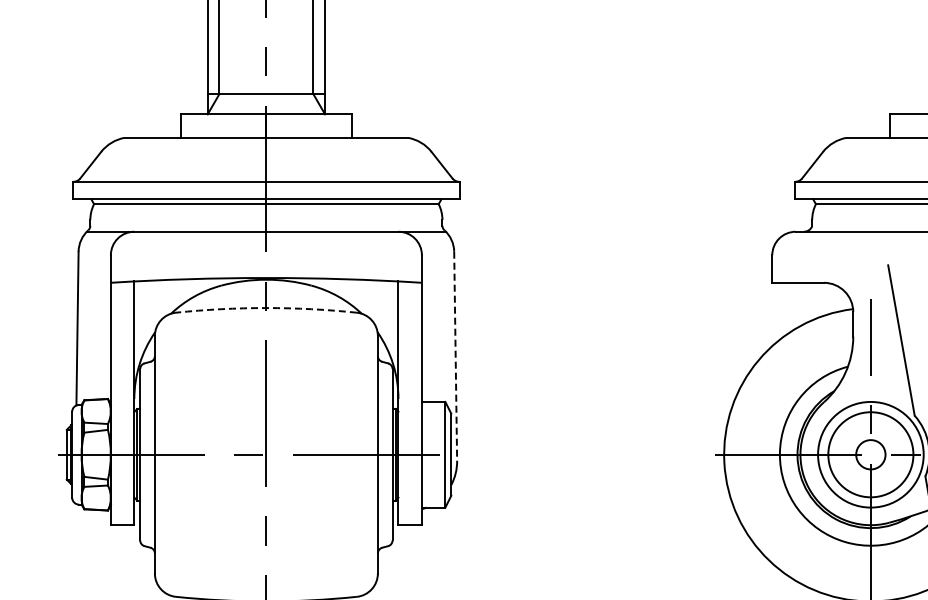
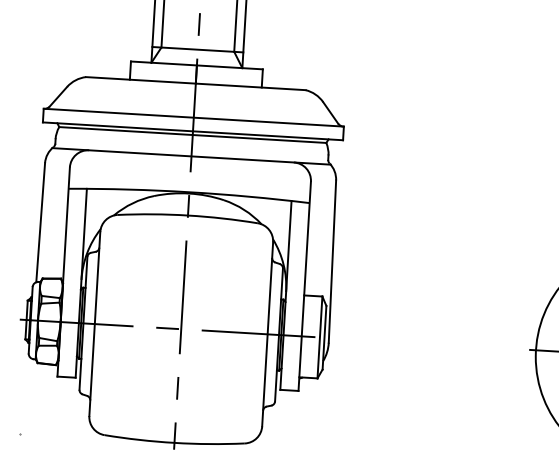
arc: (266, 308) -> (188, 215), dashed -> solid
line: (455, 356) -> (332, 261), dashed -> solid

